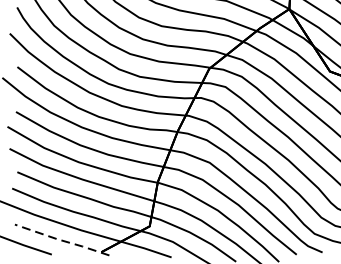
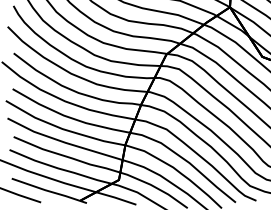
line: (62, 240) -> (49, 191), dashed -> solid

